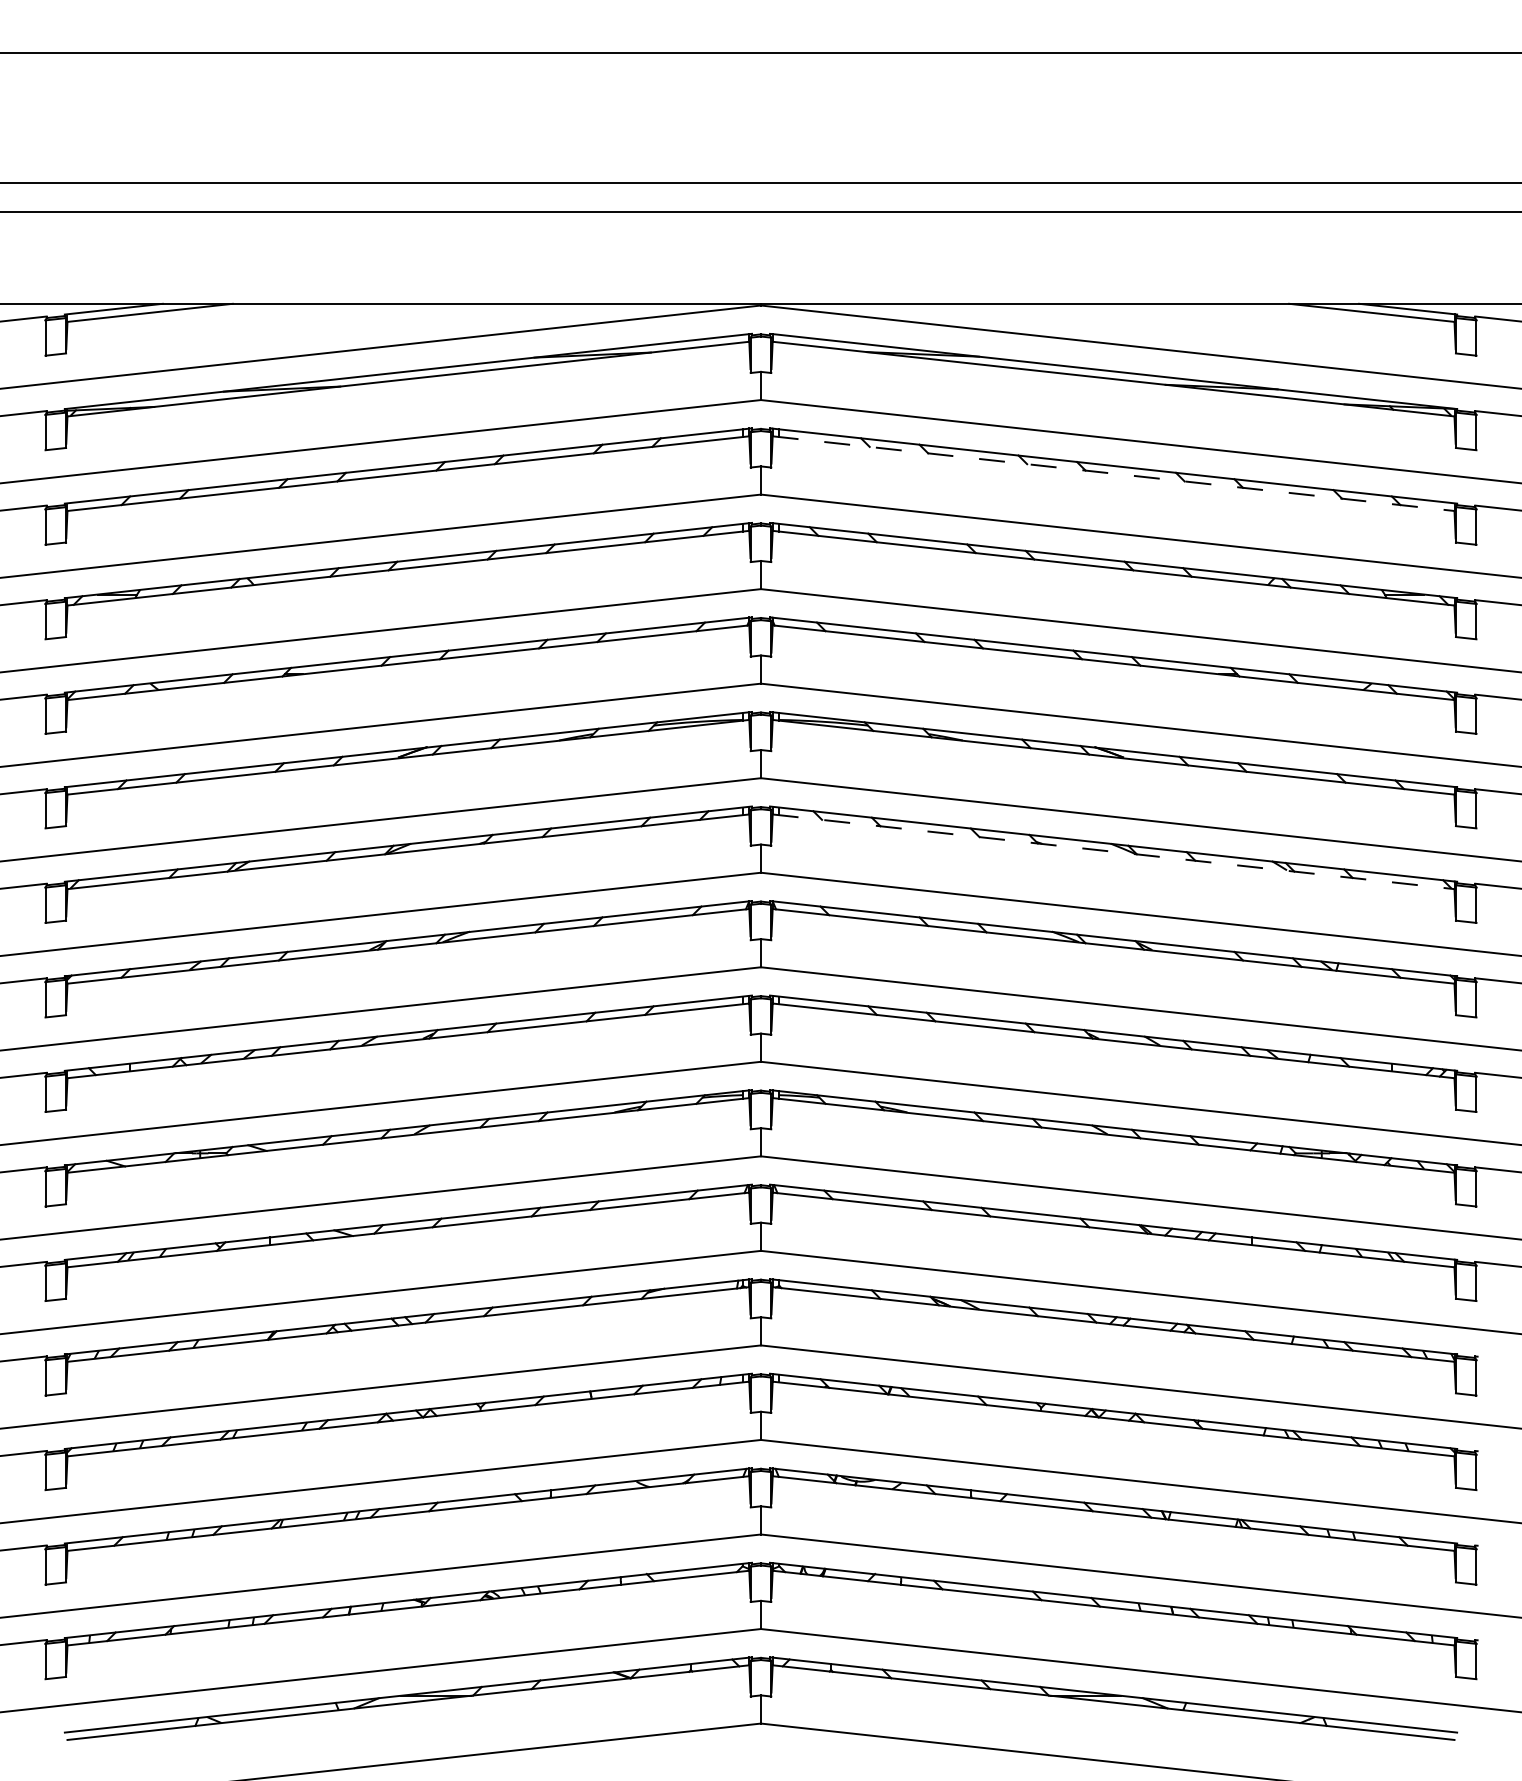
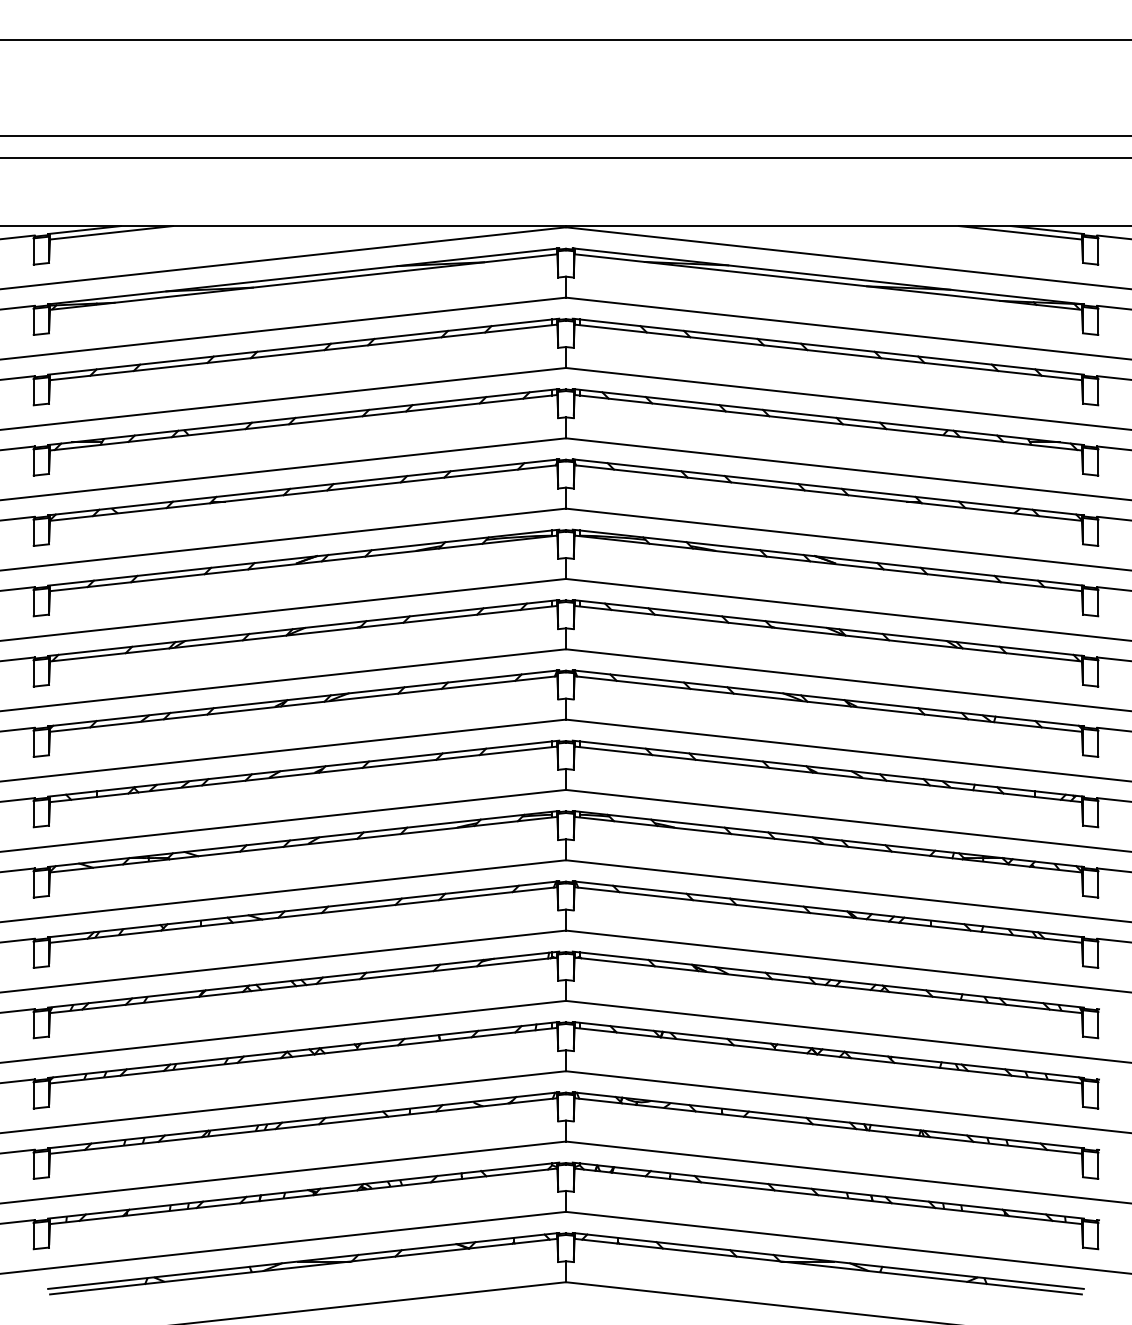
line: (1113, 473) -> (828, 352), dashed -> solid
line: (1113, 851) -> (828, 633), dashed -> solid

